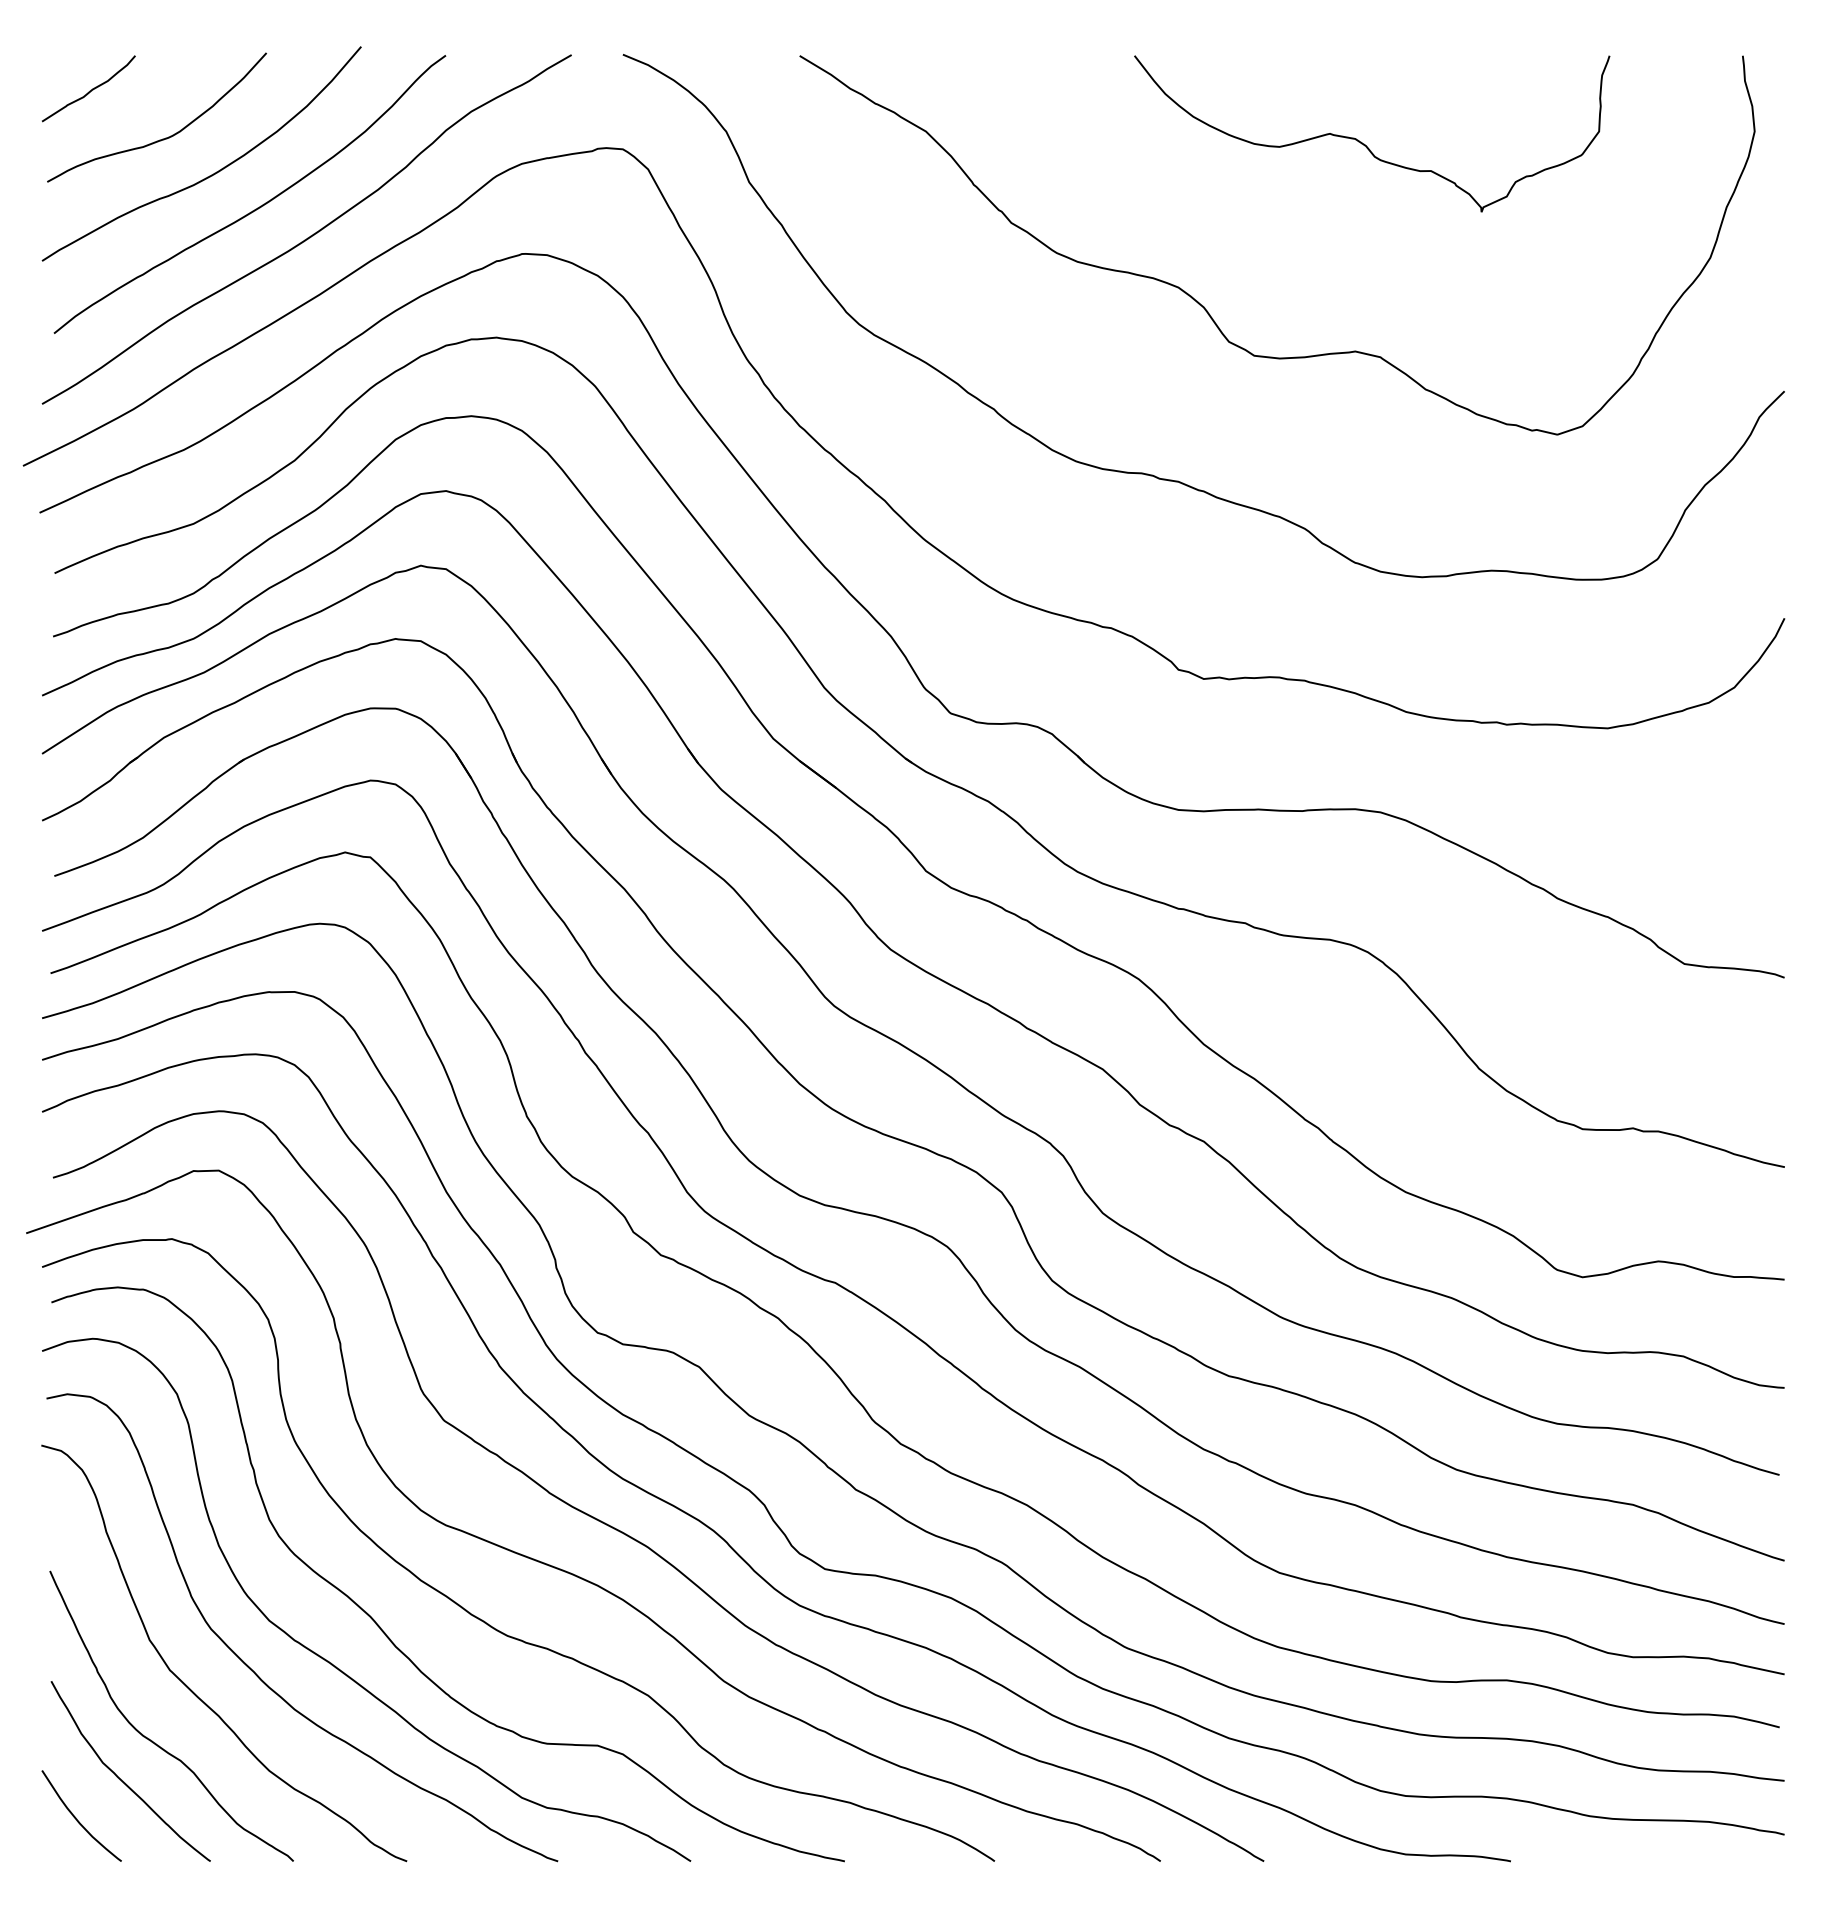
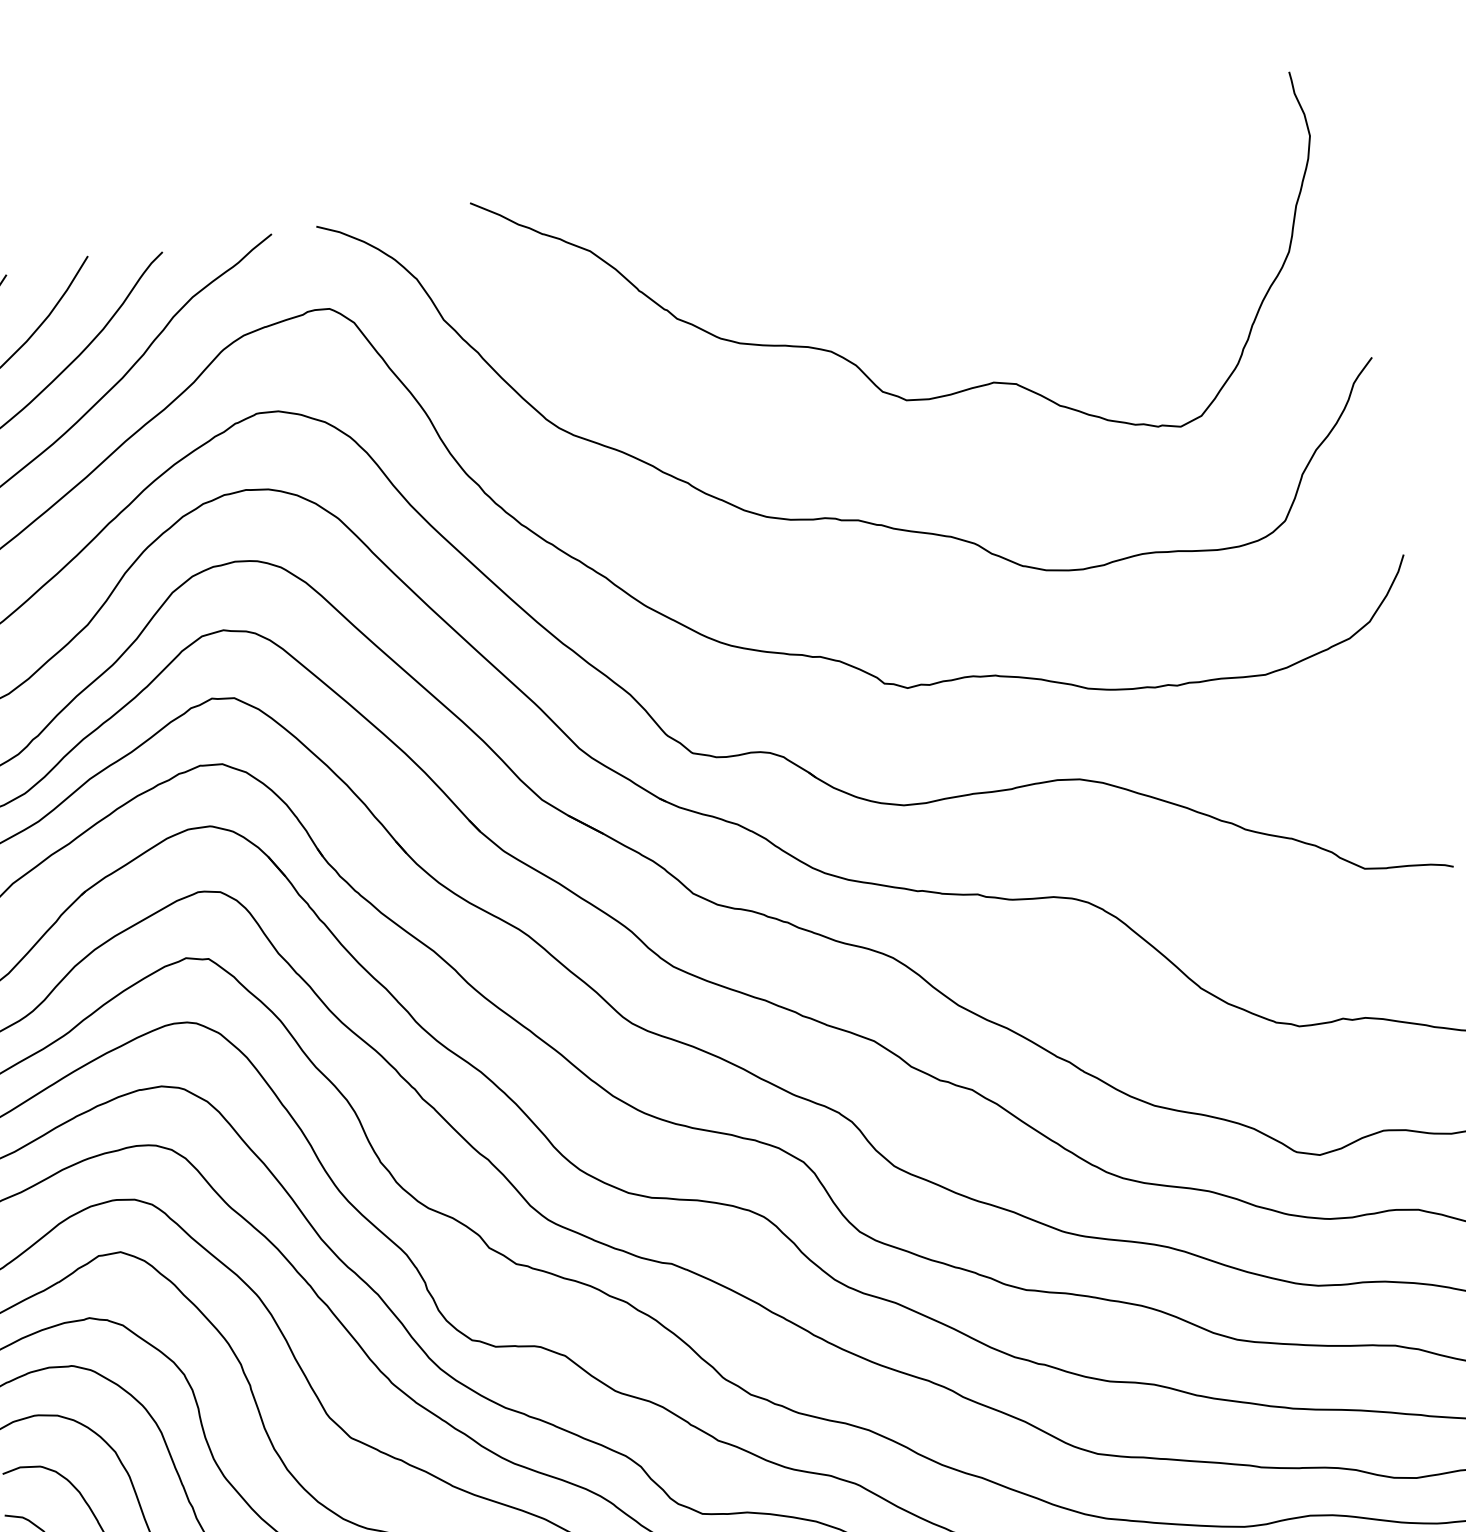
curve: (1364, 143) -> (972, 200), removed

